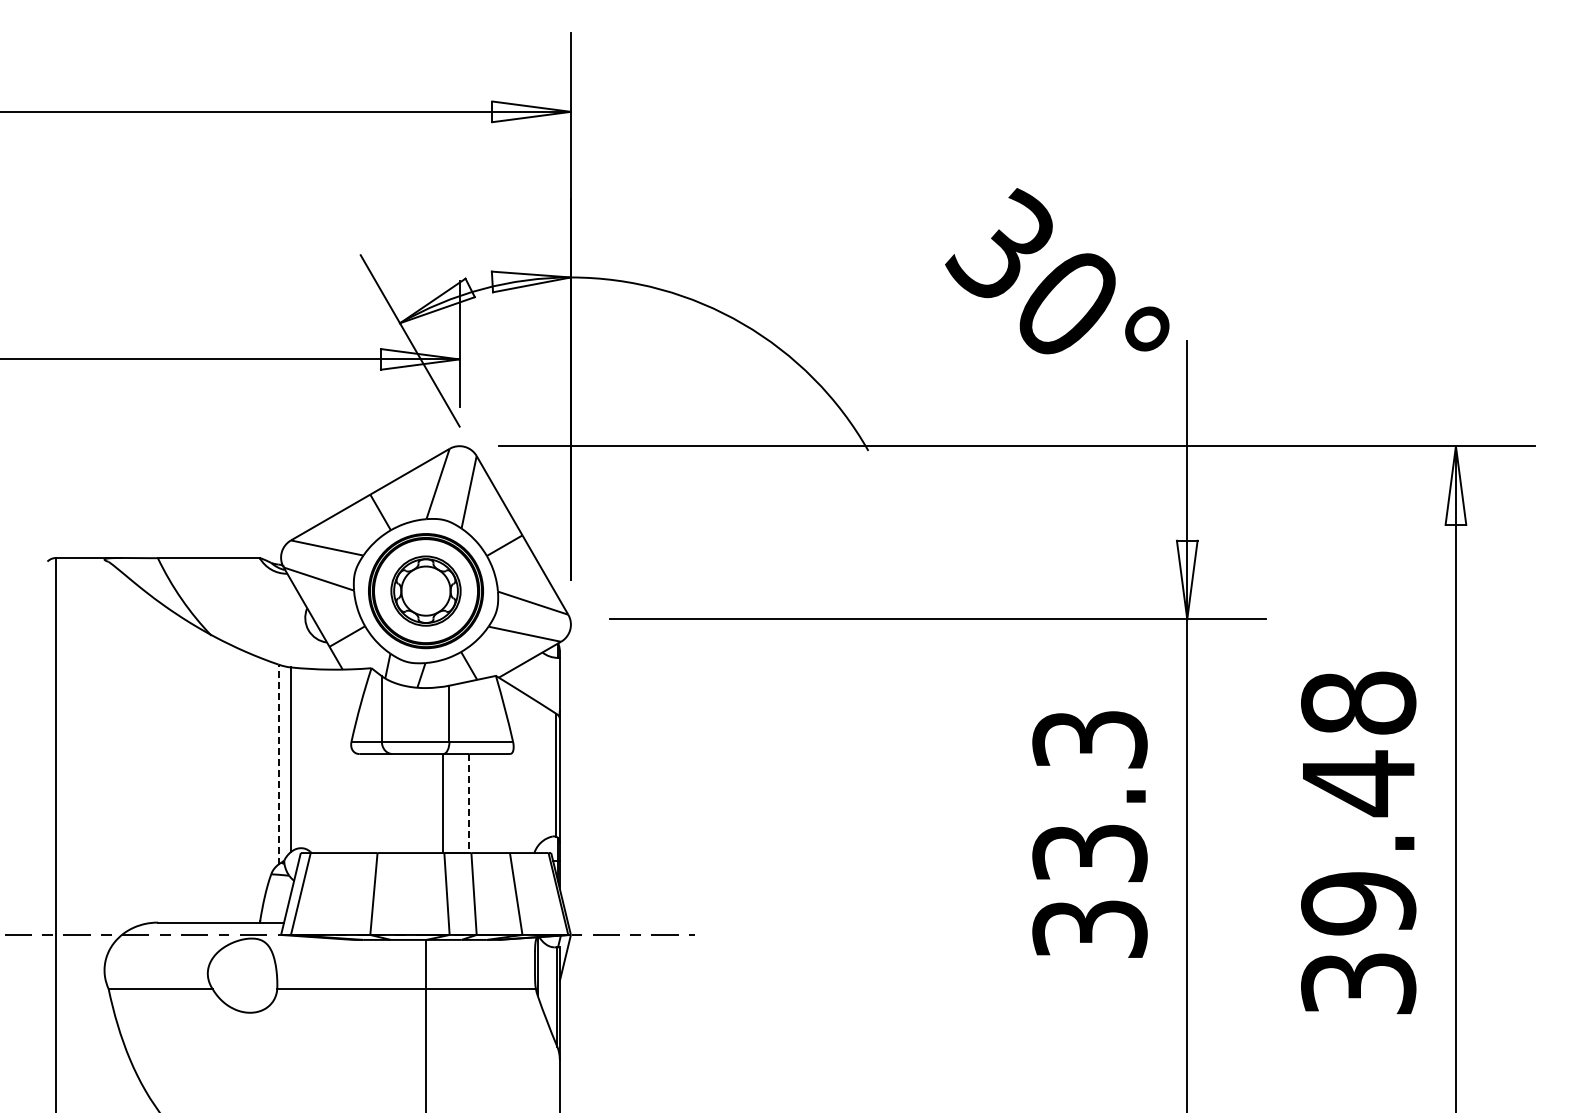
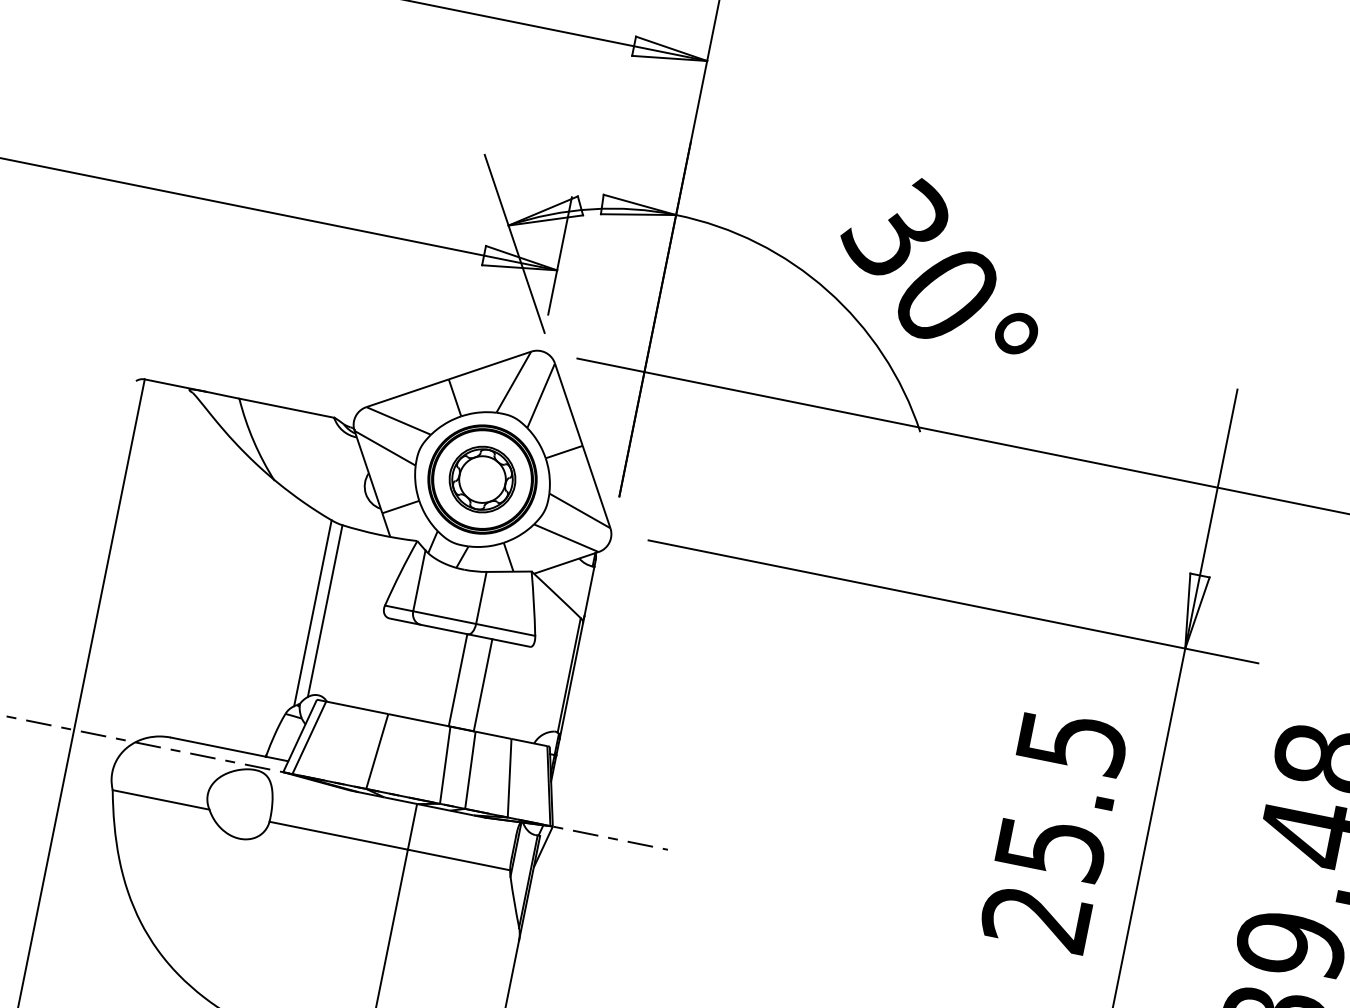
text: (1057, 271) -> (943, 263), moved
line: (278, 764) -> (312, 613), dashed -> solid
line: (469, 803) -> (483, 685), dashed -> solid
text: (1089, 834) -> (1053, 830), 33.3 -> 25.5

